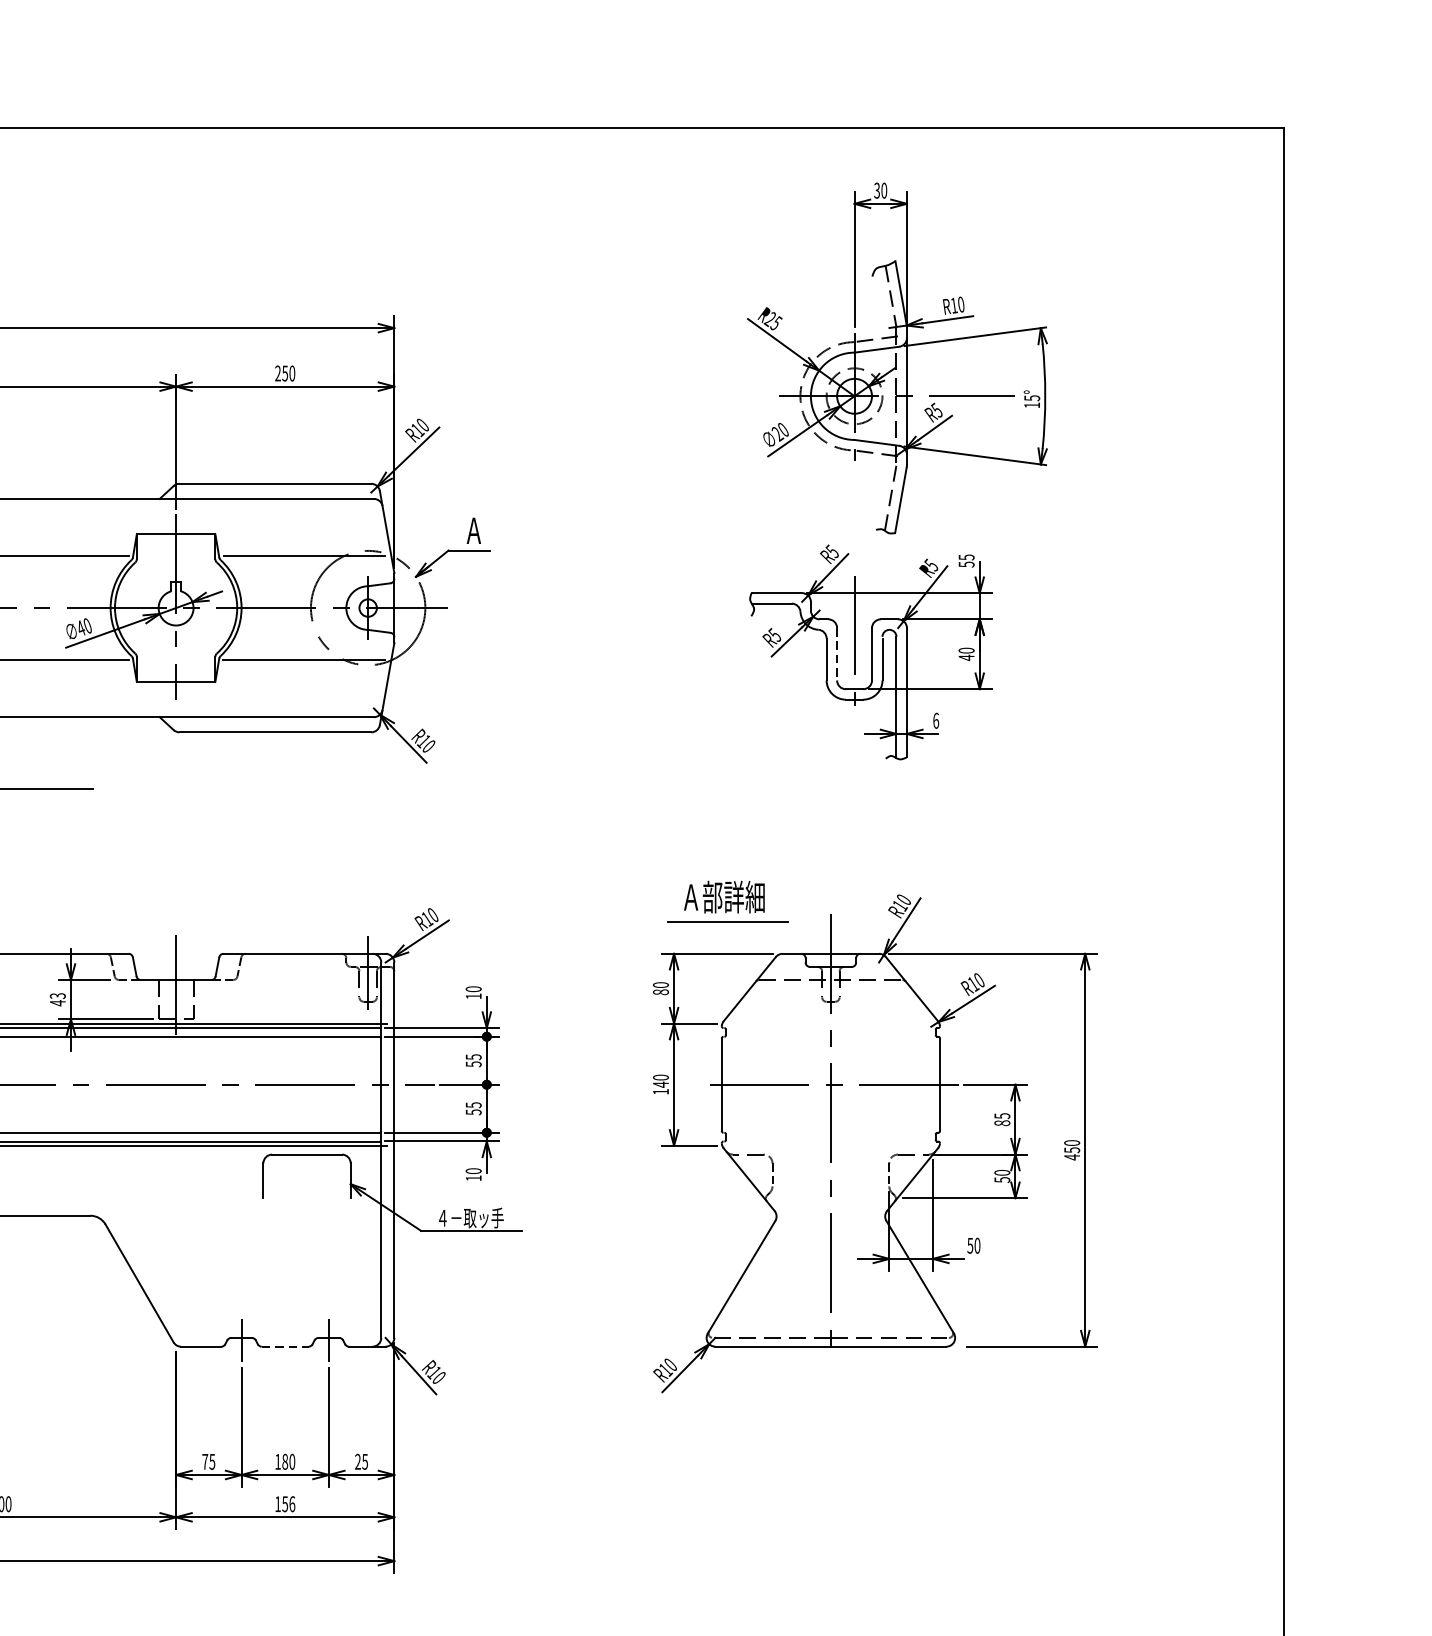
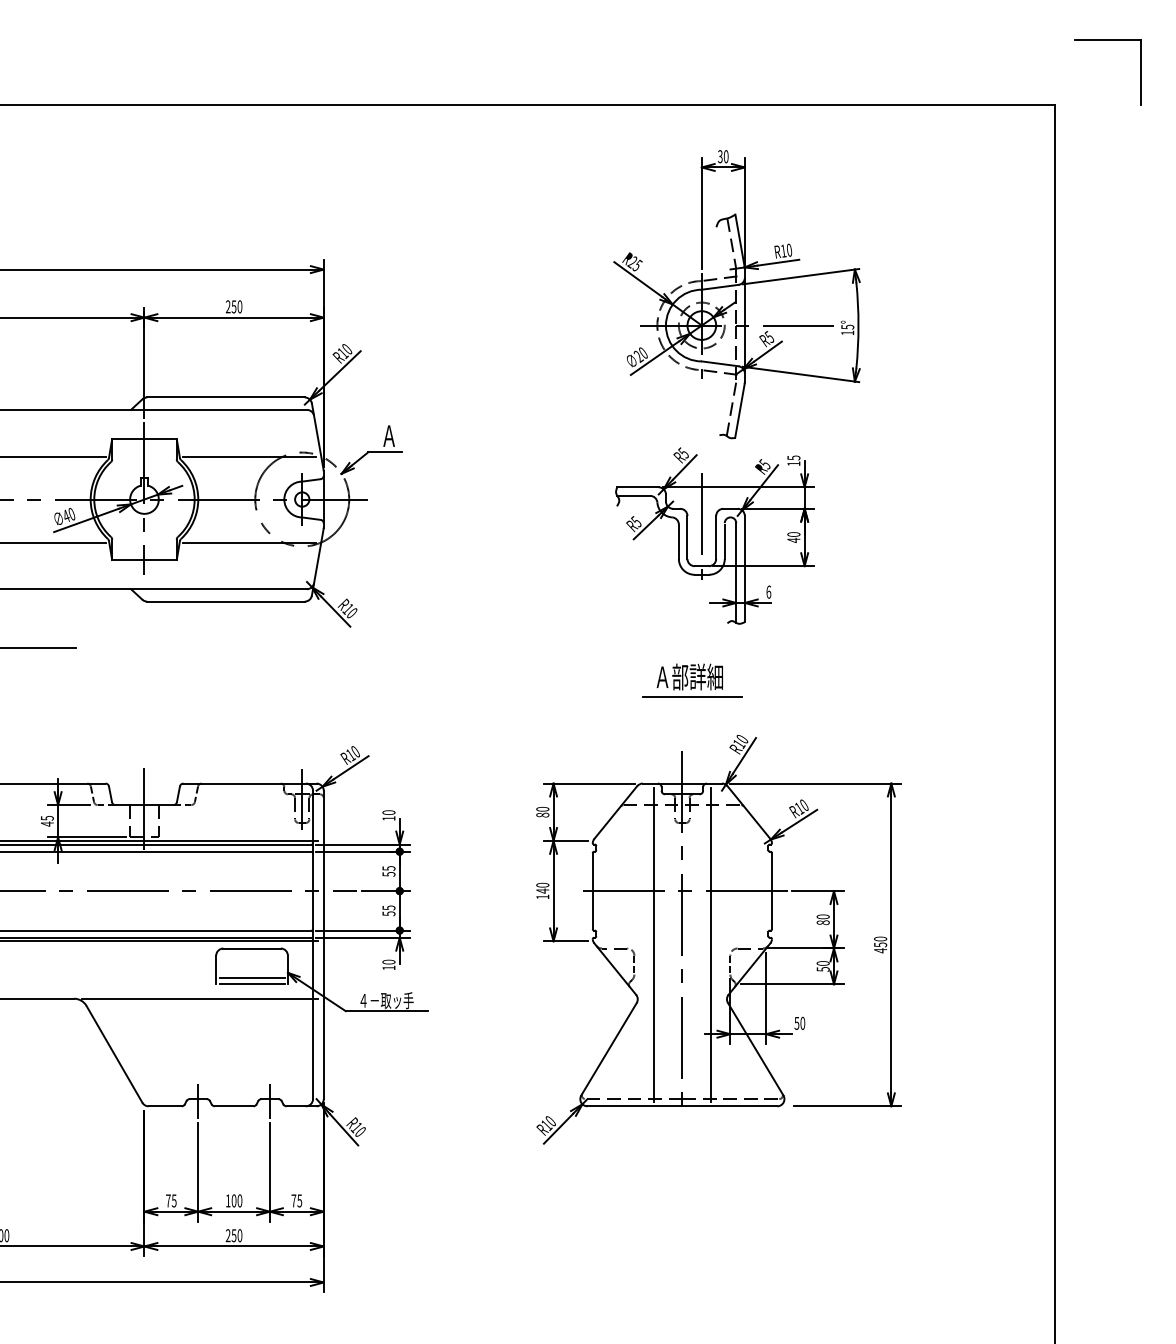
part: (1348, 49) -> (1107, 40), added
text: (966, 564) -> (793, 463), 55 -> 15
line: (837, 654) -> (687, 537), dashed -> solid
part: (727, 901) -> (692, 680), moved
text: (56, 996) -> (46, 818), 43 -> 45
text: (1001, 1115) -> (822, 916), 85 -> 80
line: (795, 1150) -> (653, 945), added
line: (866, 1150) -> (711, 945), added
line: (306, 1189) -> (251, 977), added
line: (306, 1198) -> (251, 984), added
line: (243, 1215) -> (199, 998), added
line: (285, 1346) -> (234, 1106), dashed -> solid
text: (357, 1461) -> (293, 1200), 25 -> 75
text: (284, 1462) -> (233, 1201), 180 -> 100
text: (284, 1503) -> (233, 1235), 156 -> 250

